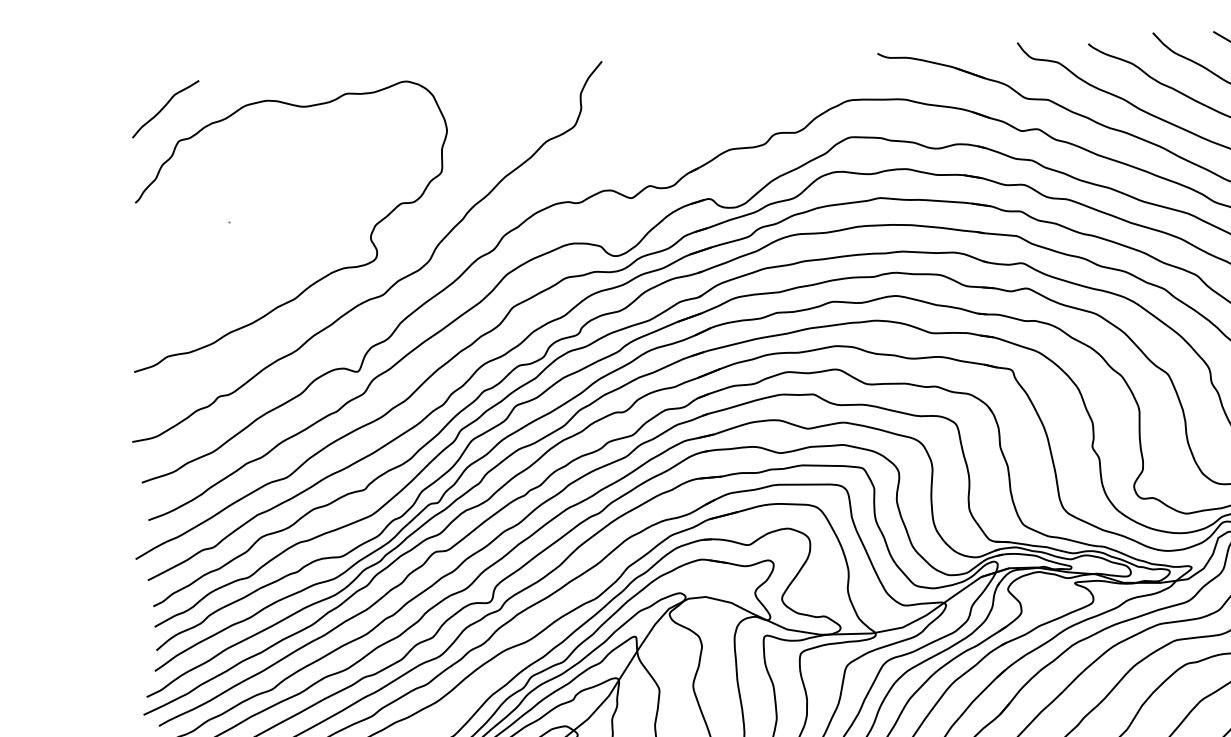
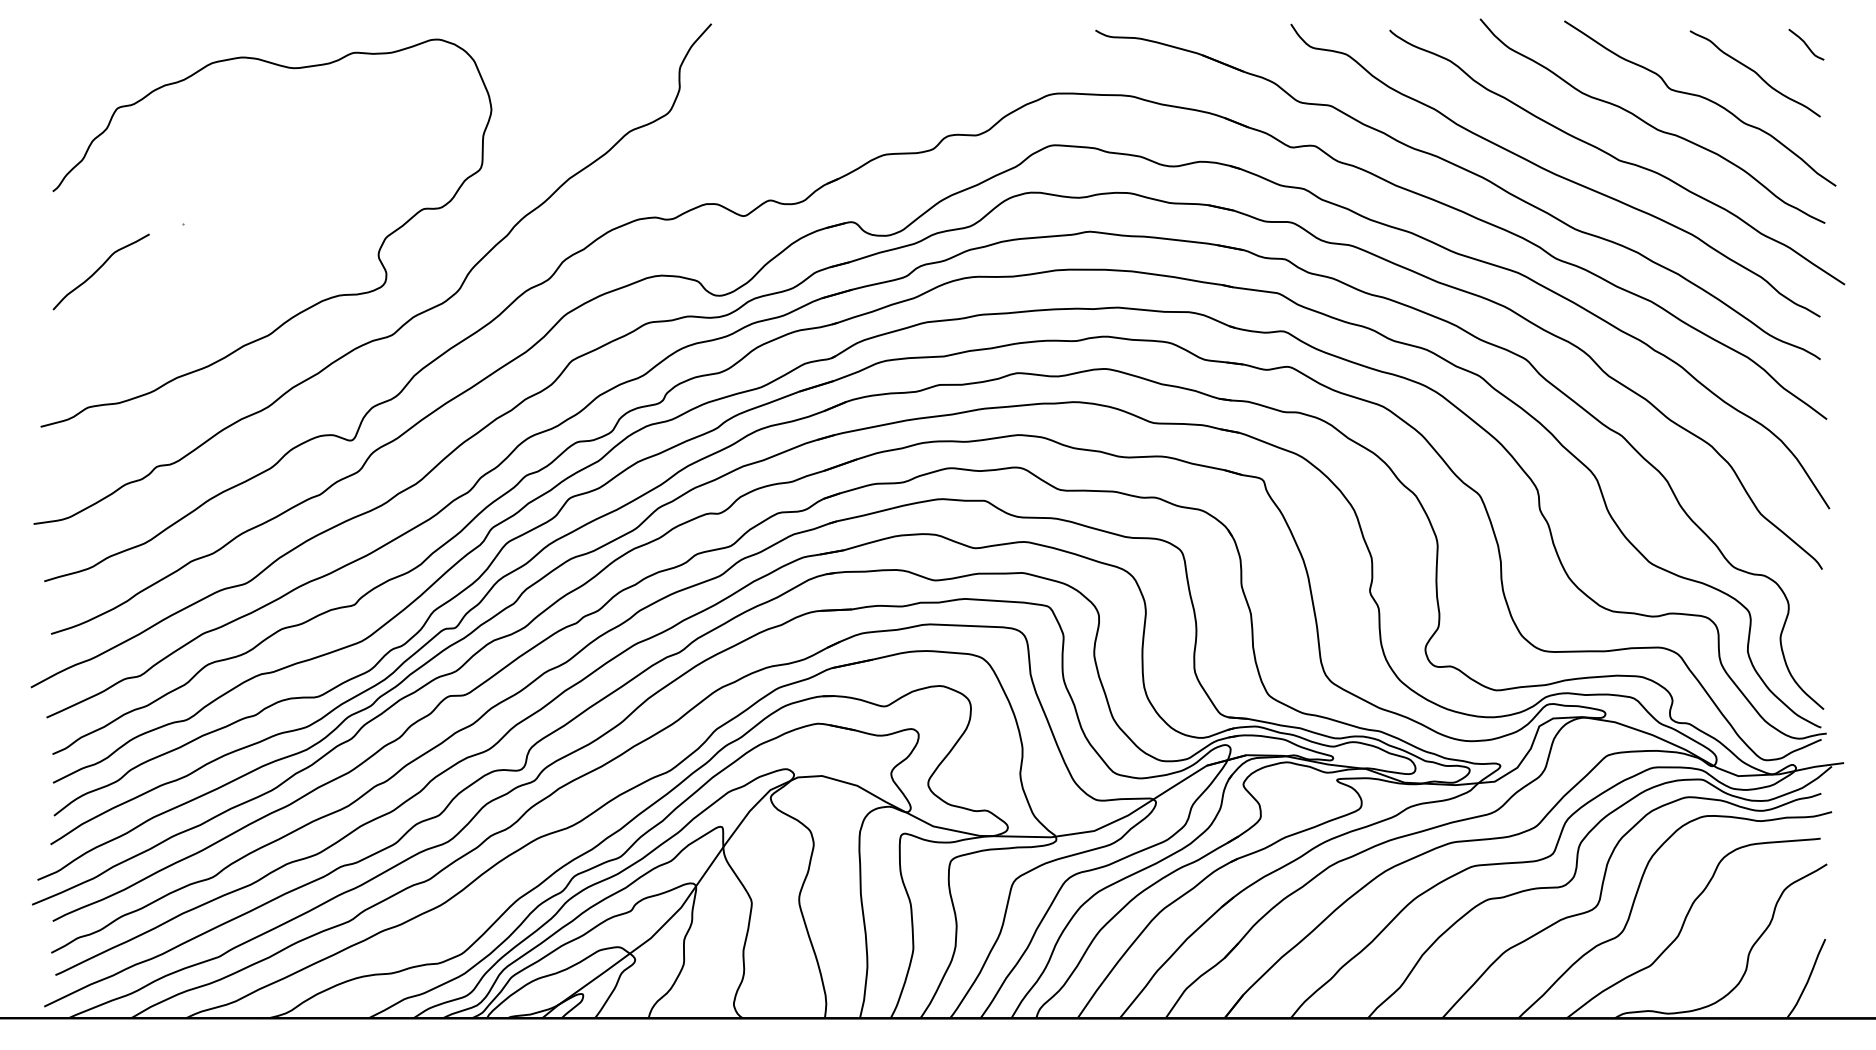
curve: (164, 107) -> (99, 269), moved

